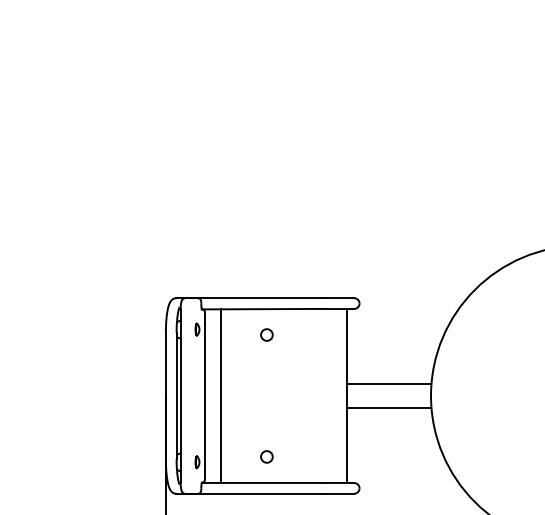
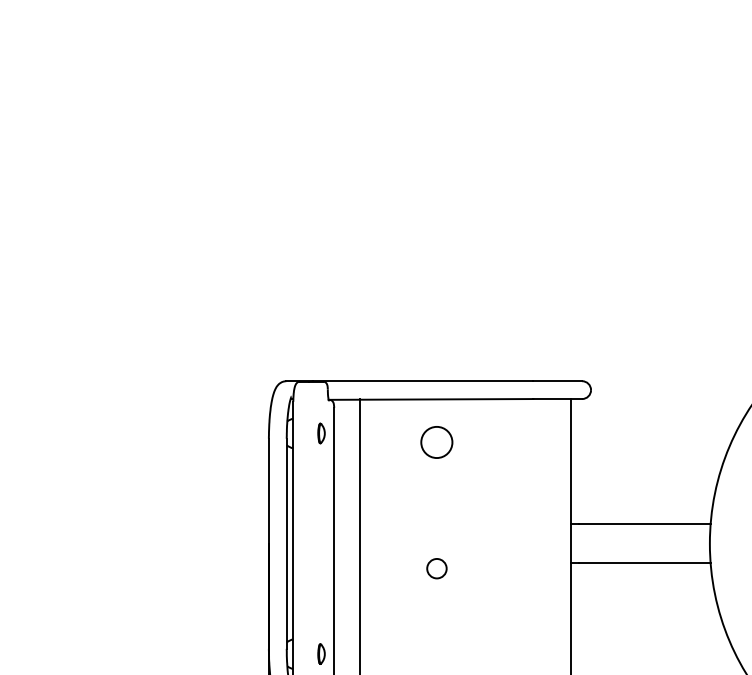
circle: (266, 334) -> (436, 441), size x1.6
circle: (266, 456) -> (436, 567), moved

